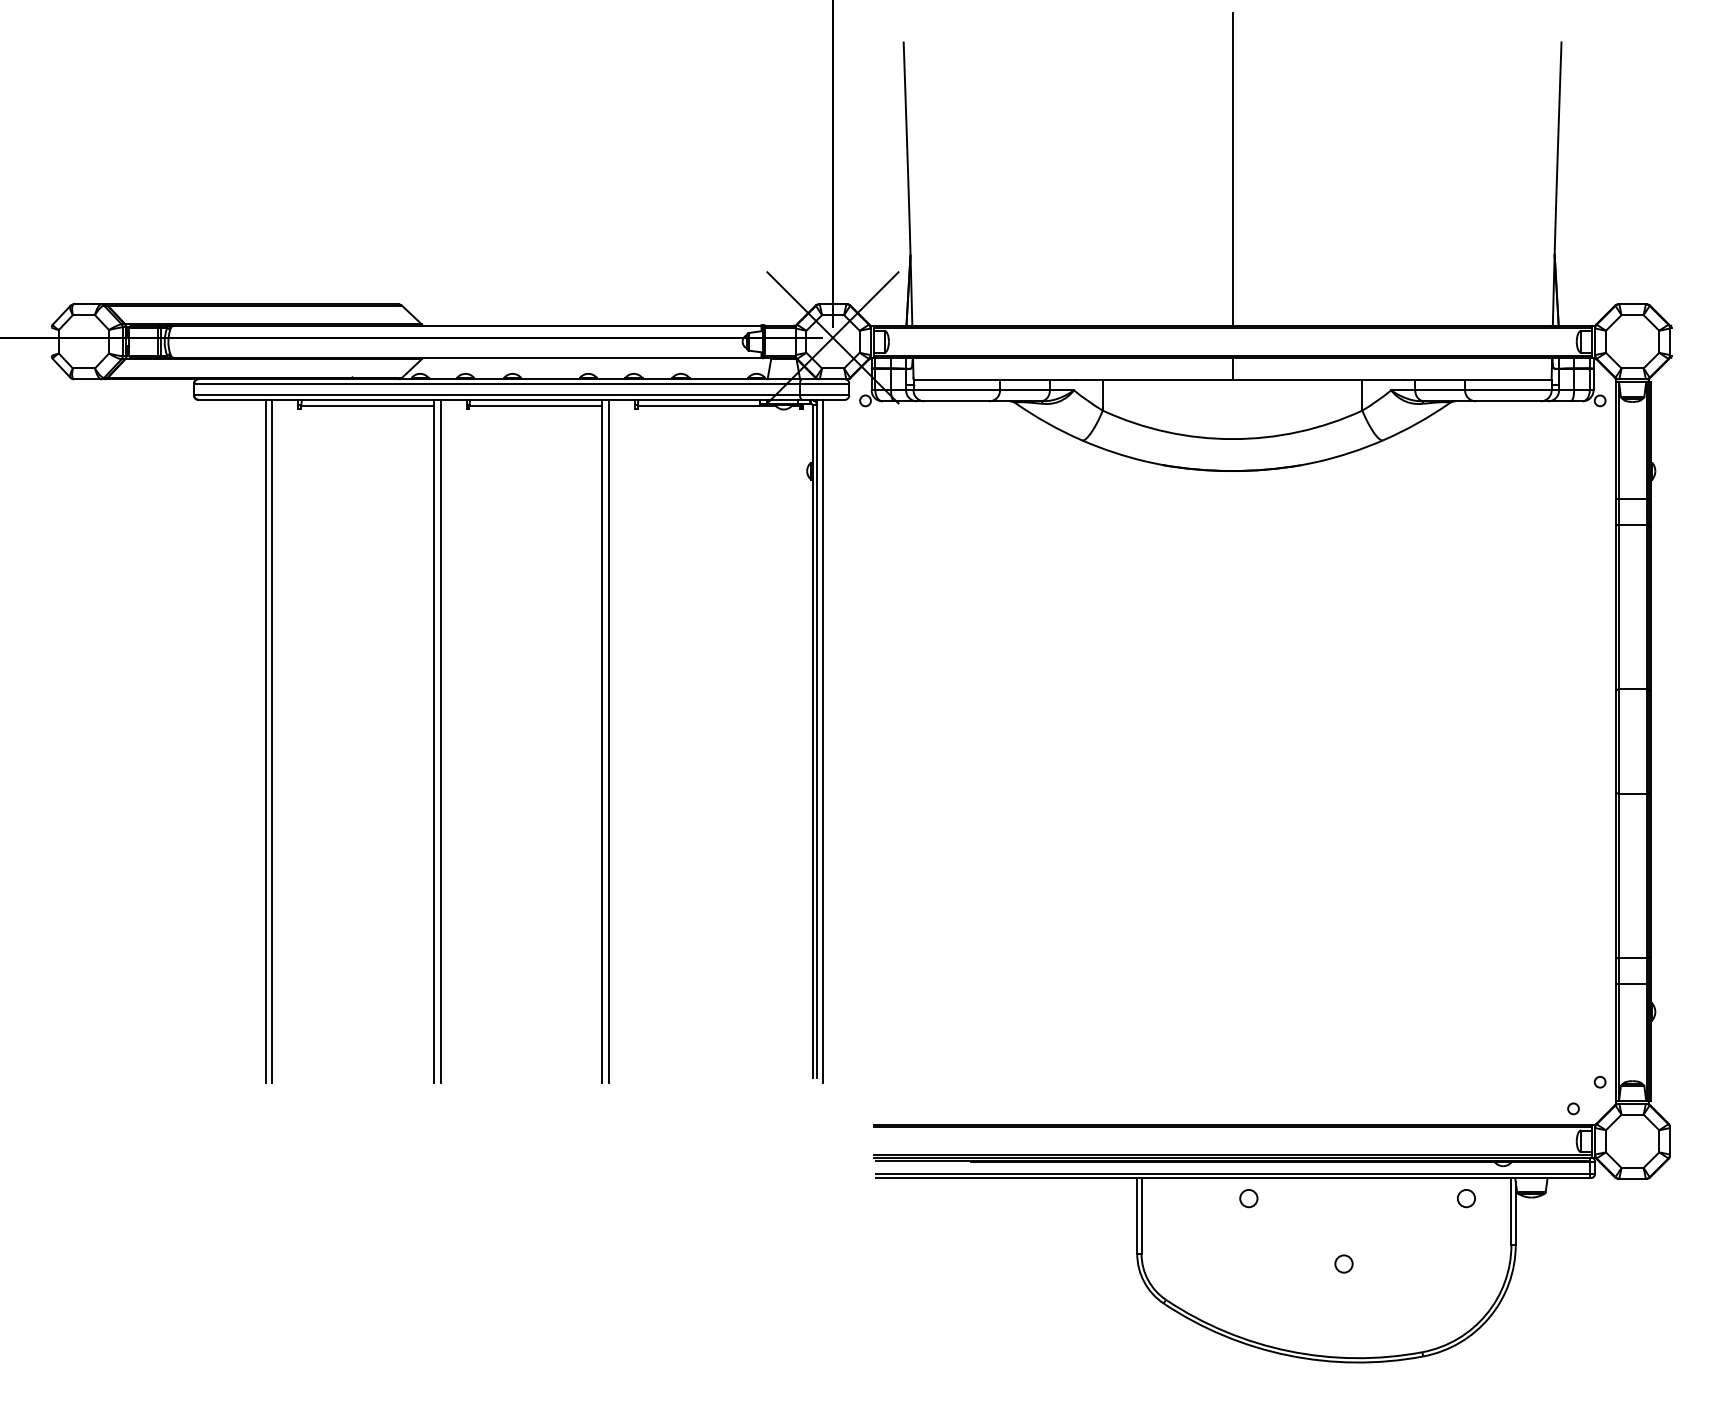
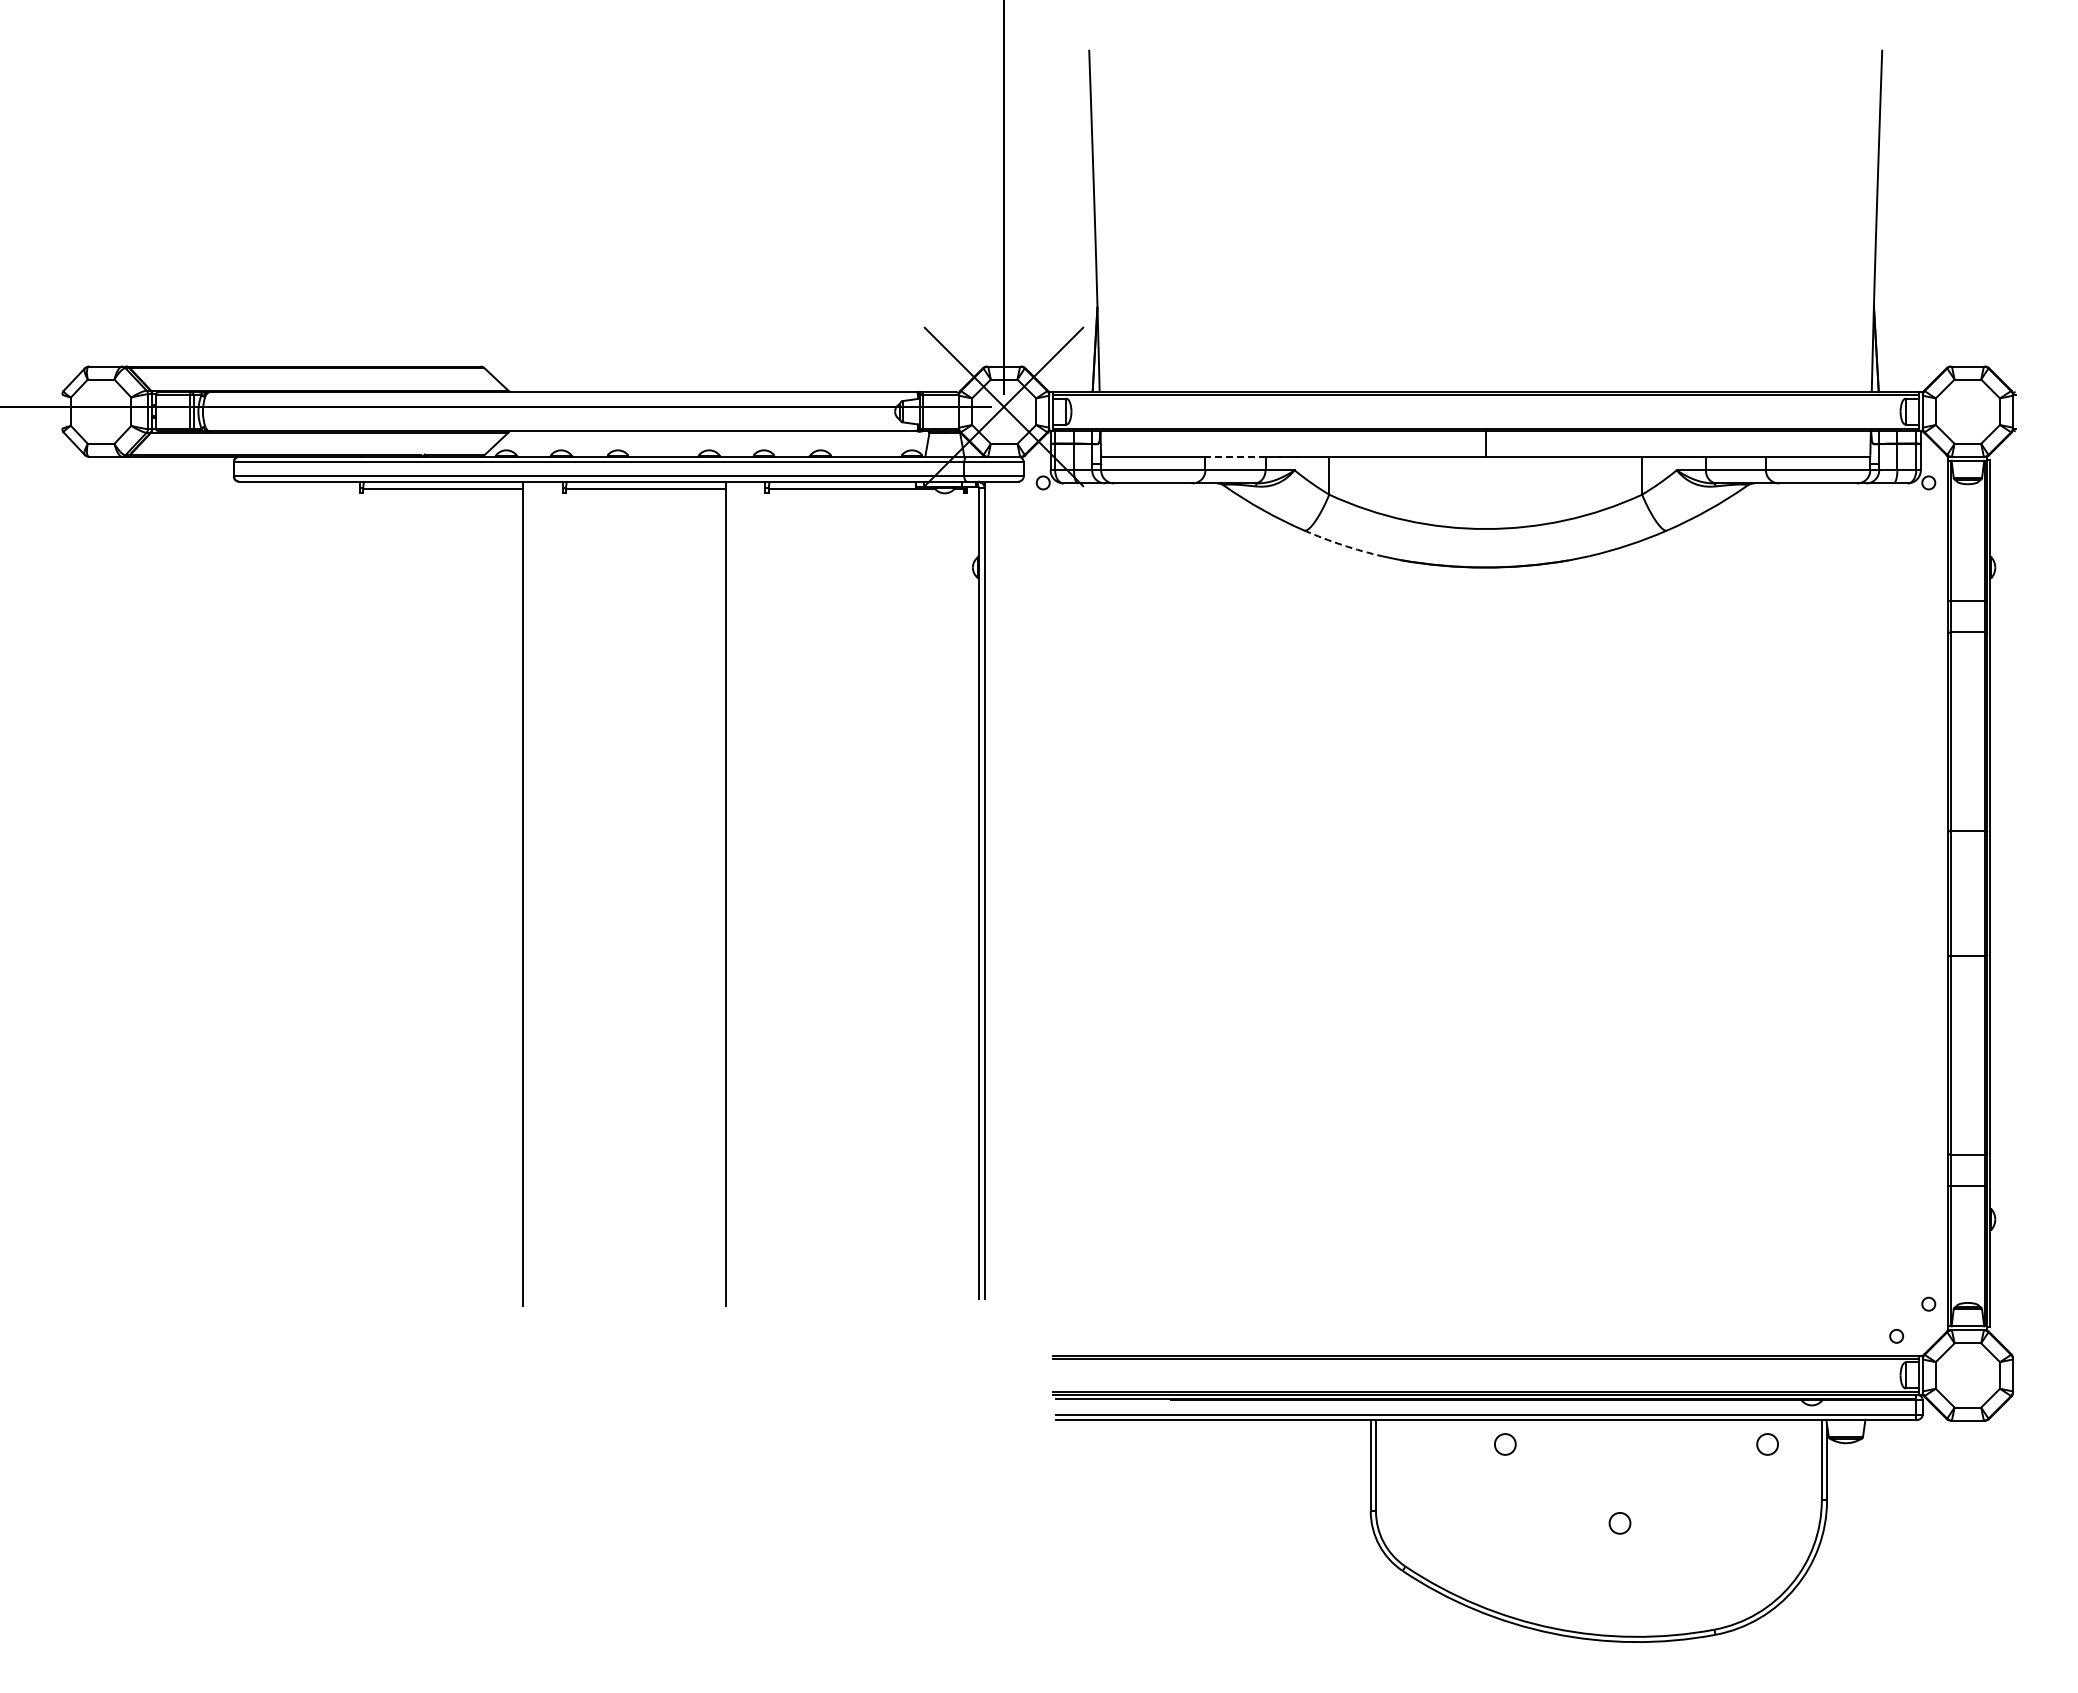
line: (1232, 169) -> (1485, 203), removed
line: (1025, 379) -> (1235, 457), solid -> dashed
arc: (1113, 452) -> (1342, 545), solid -> dashed
line: (265, 741) -> (320, 893), removed
line: (272, 741) -> (328, 893), removed
line: (440, 741) -> (531, 893), removed
line: (608, 741) -> (733, 893), removed
line: (823, 741) -> (992, 893), removed

